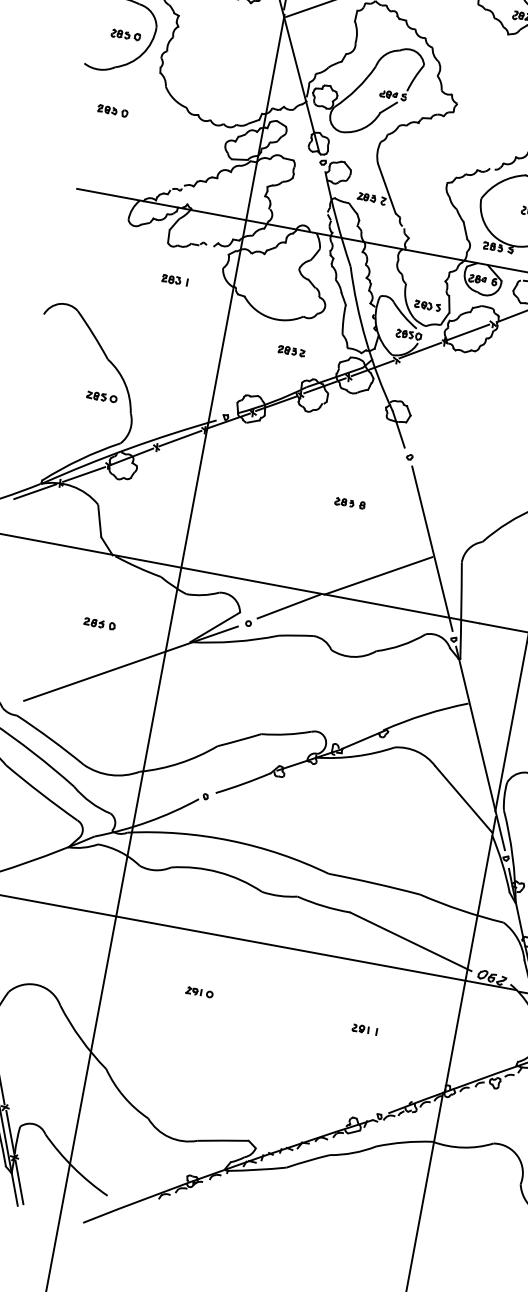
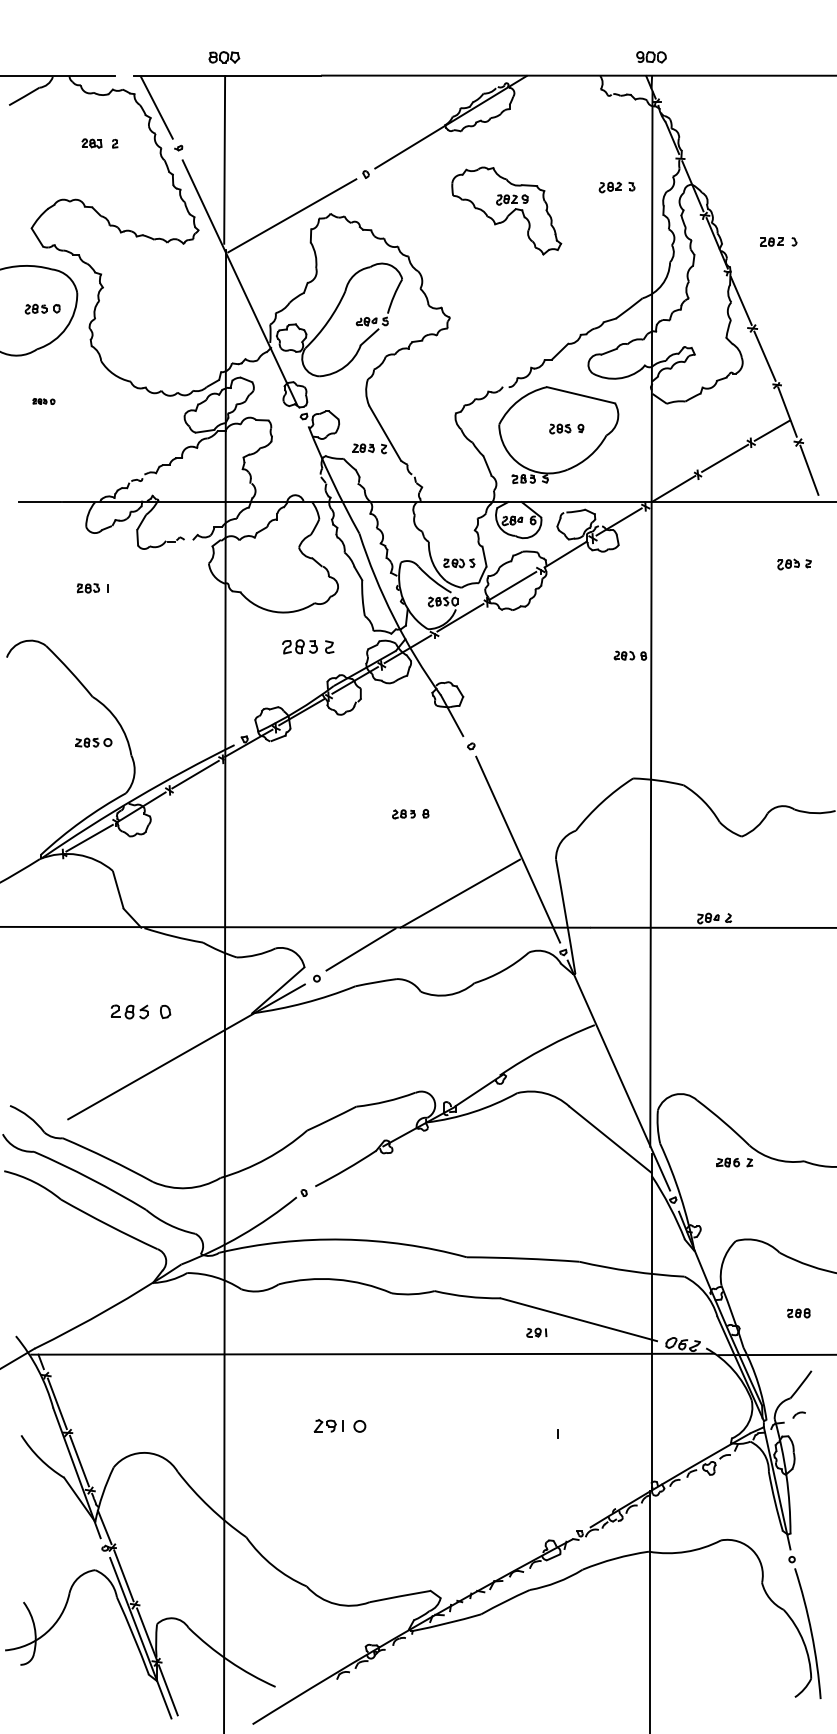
part: (112, 110) -> (43, 401), size x0.6
part: (174, 280) -> (92, 588), moved
part: (291, 350) -> (307, 646), size x1.6
line: (35, 491) -> (35, 869), removed
part: (99, 623) -> (140, 1011), size x1.6
part: (199, 991) -> (339, 1425), size x1.6
part: (360, 1028) -> (536, 1332), moved

